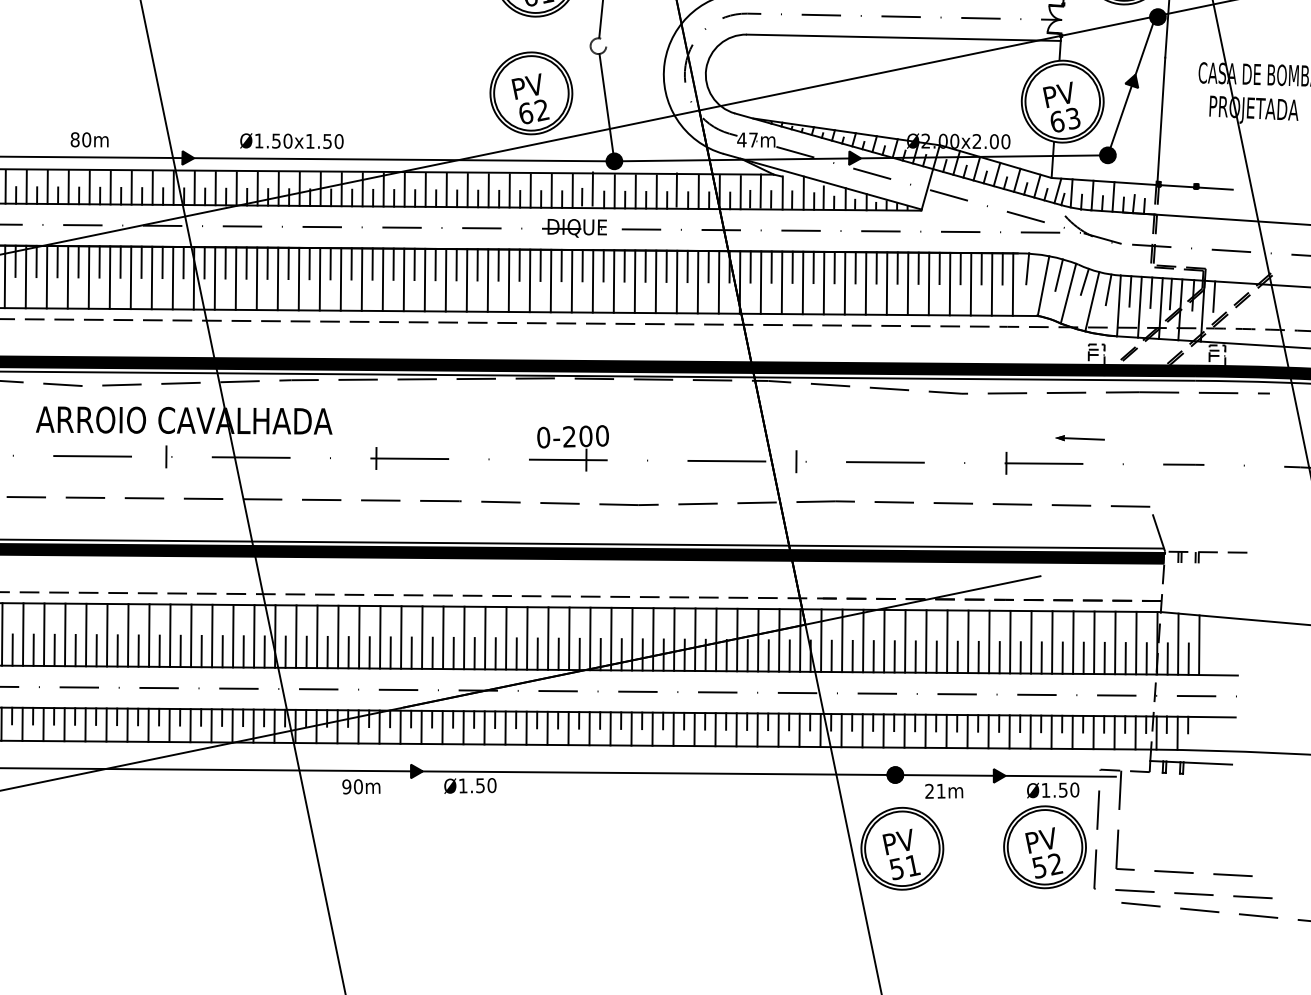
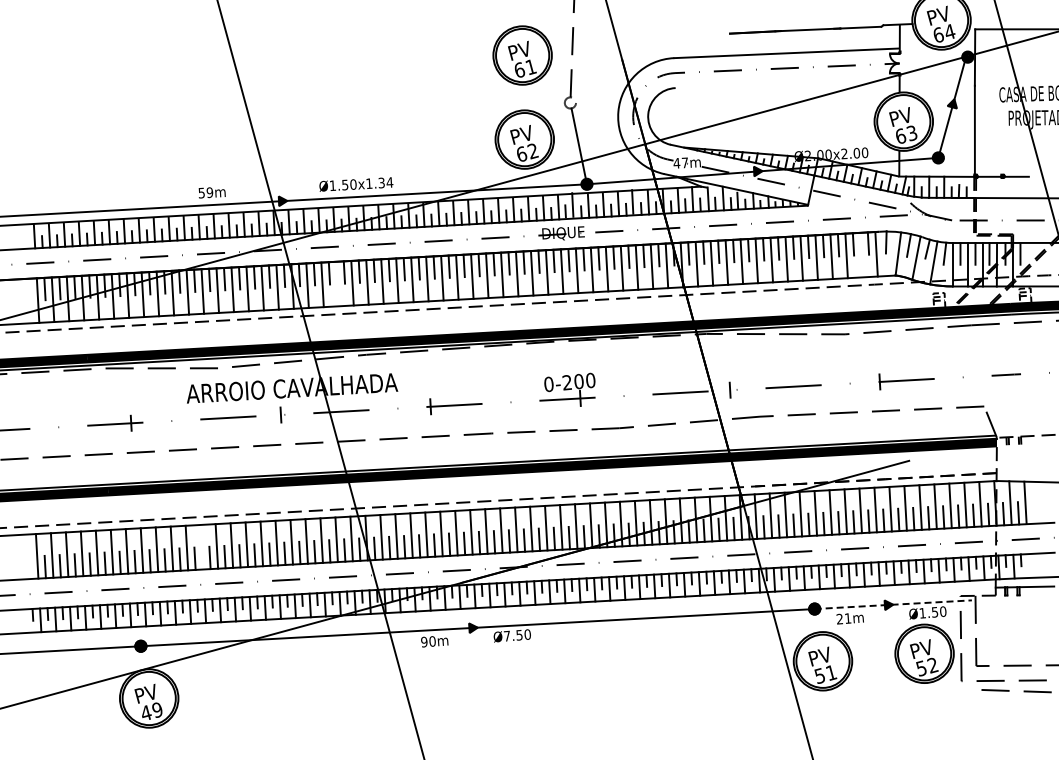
line: (903, 38) -> (787, 83), removed
text: (80, 139) -> (205, 192), 80m -> 59m
text: (332, 141) -> (385, 182), Ø1.50x1.50 -> Ø1.50x1.34
line: (256, 278) -> (337, 283), removed
line: (991, 283) -> (861, 254), removed
part: (1080, 439) -> (931, 361), removed
line: (43, 633) -> (201, 546), removed
line: (1005, 775) -> (893, 604), solid -> dashed
text: (462, 784) -> (506, 635), Ø1.50 -> Ø7.50

